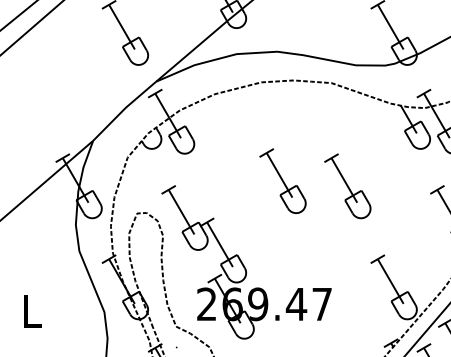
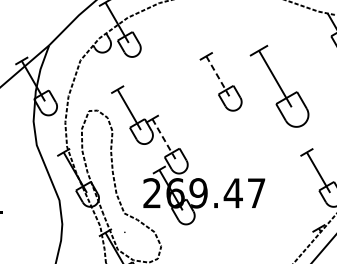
line: (279, 175) -> (217, 76), solid -> dashed
part: (347, 186) -> (279, 86), size x1.4
line: (220, 244) -> (164, 139), solid -> dashed

